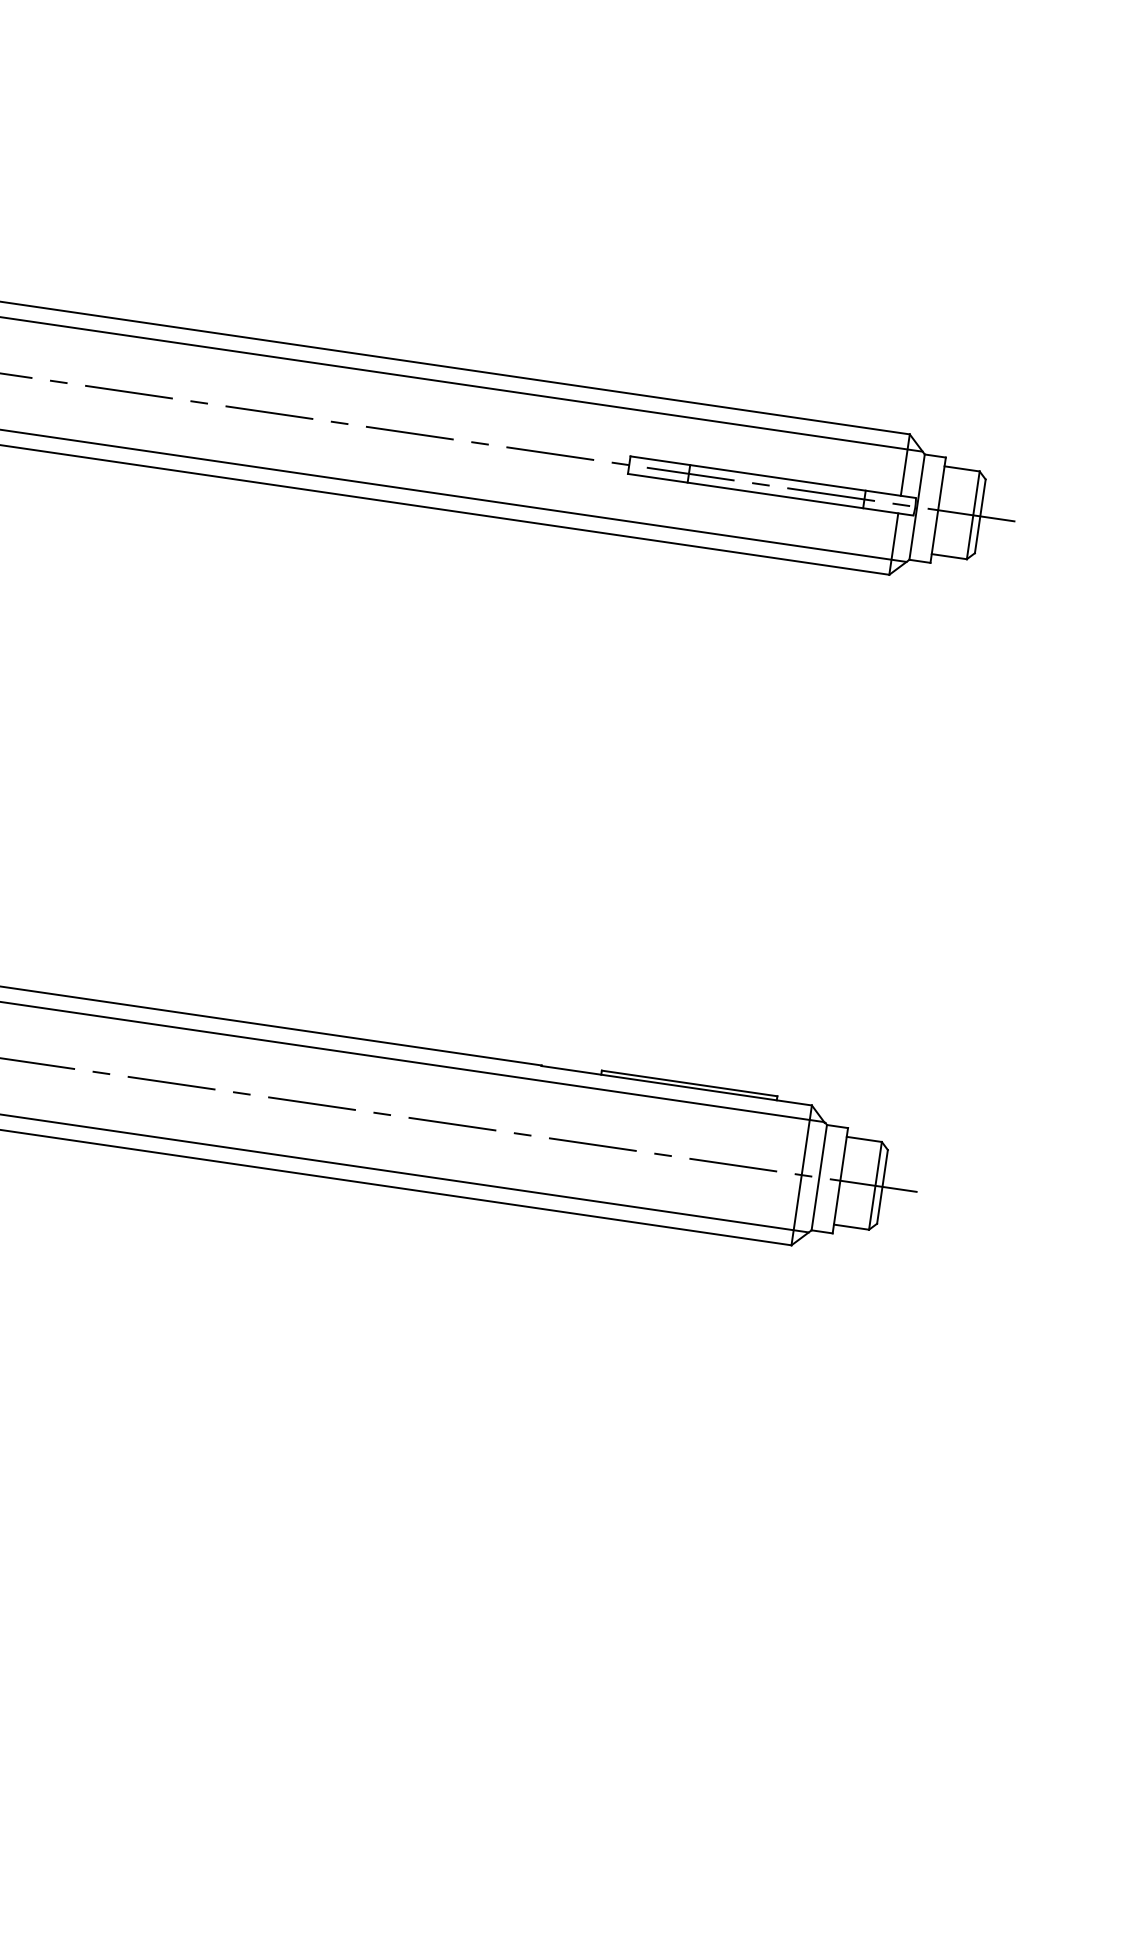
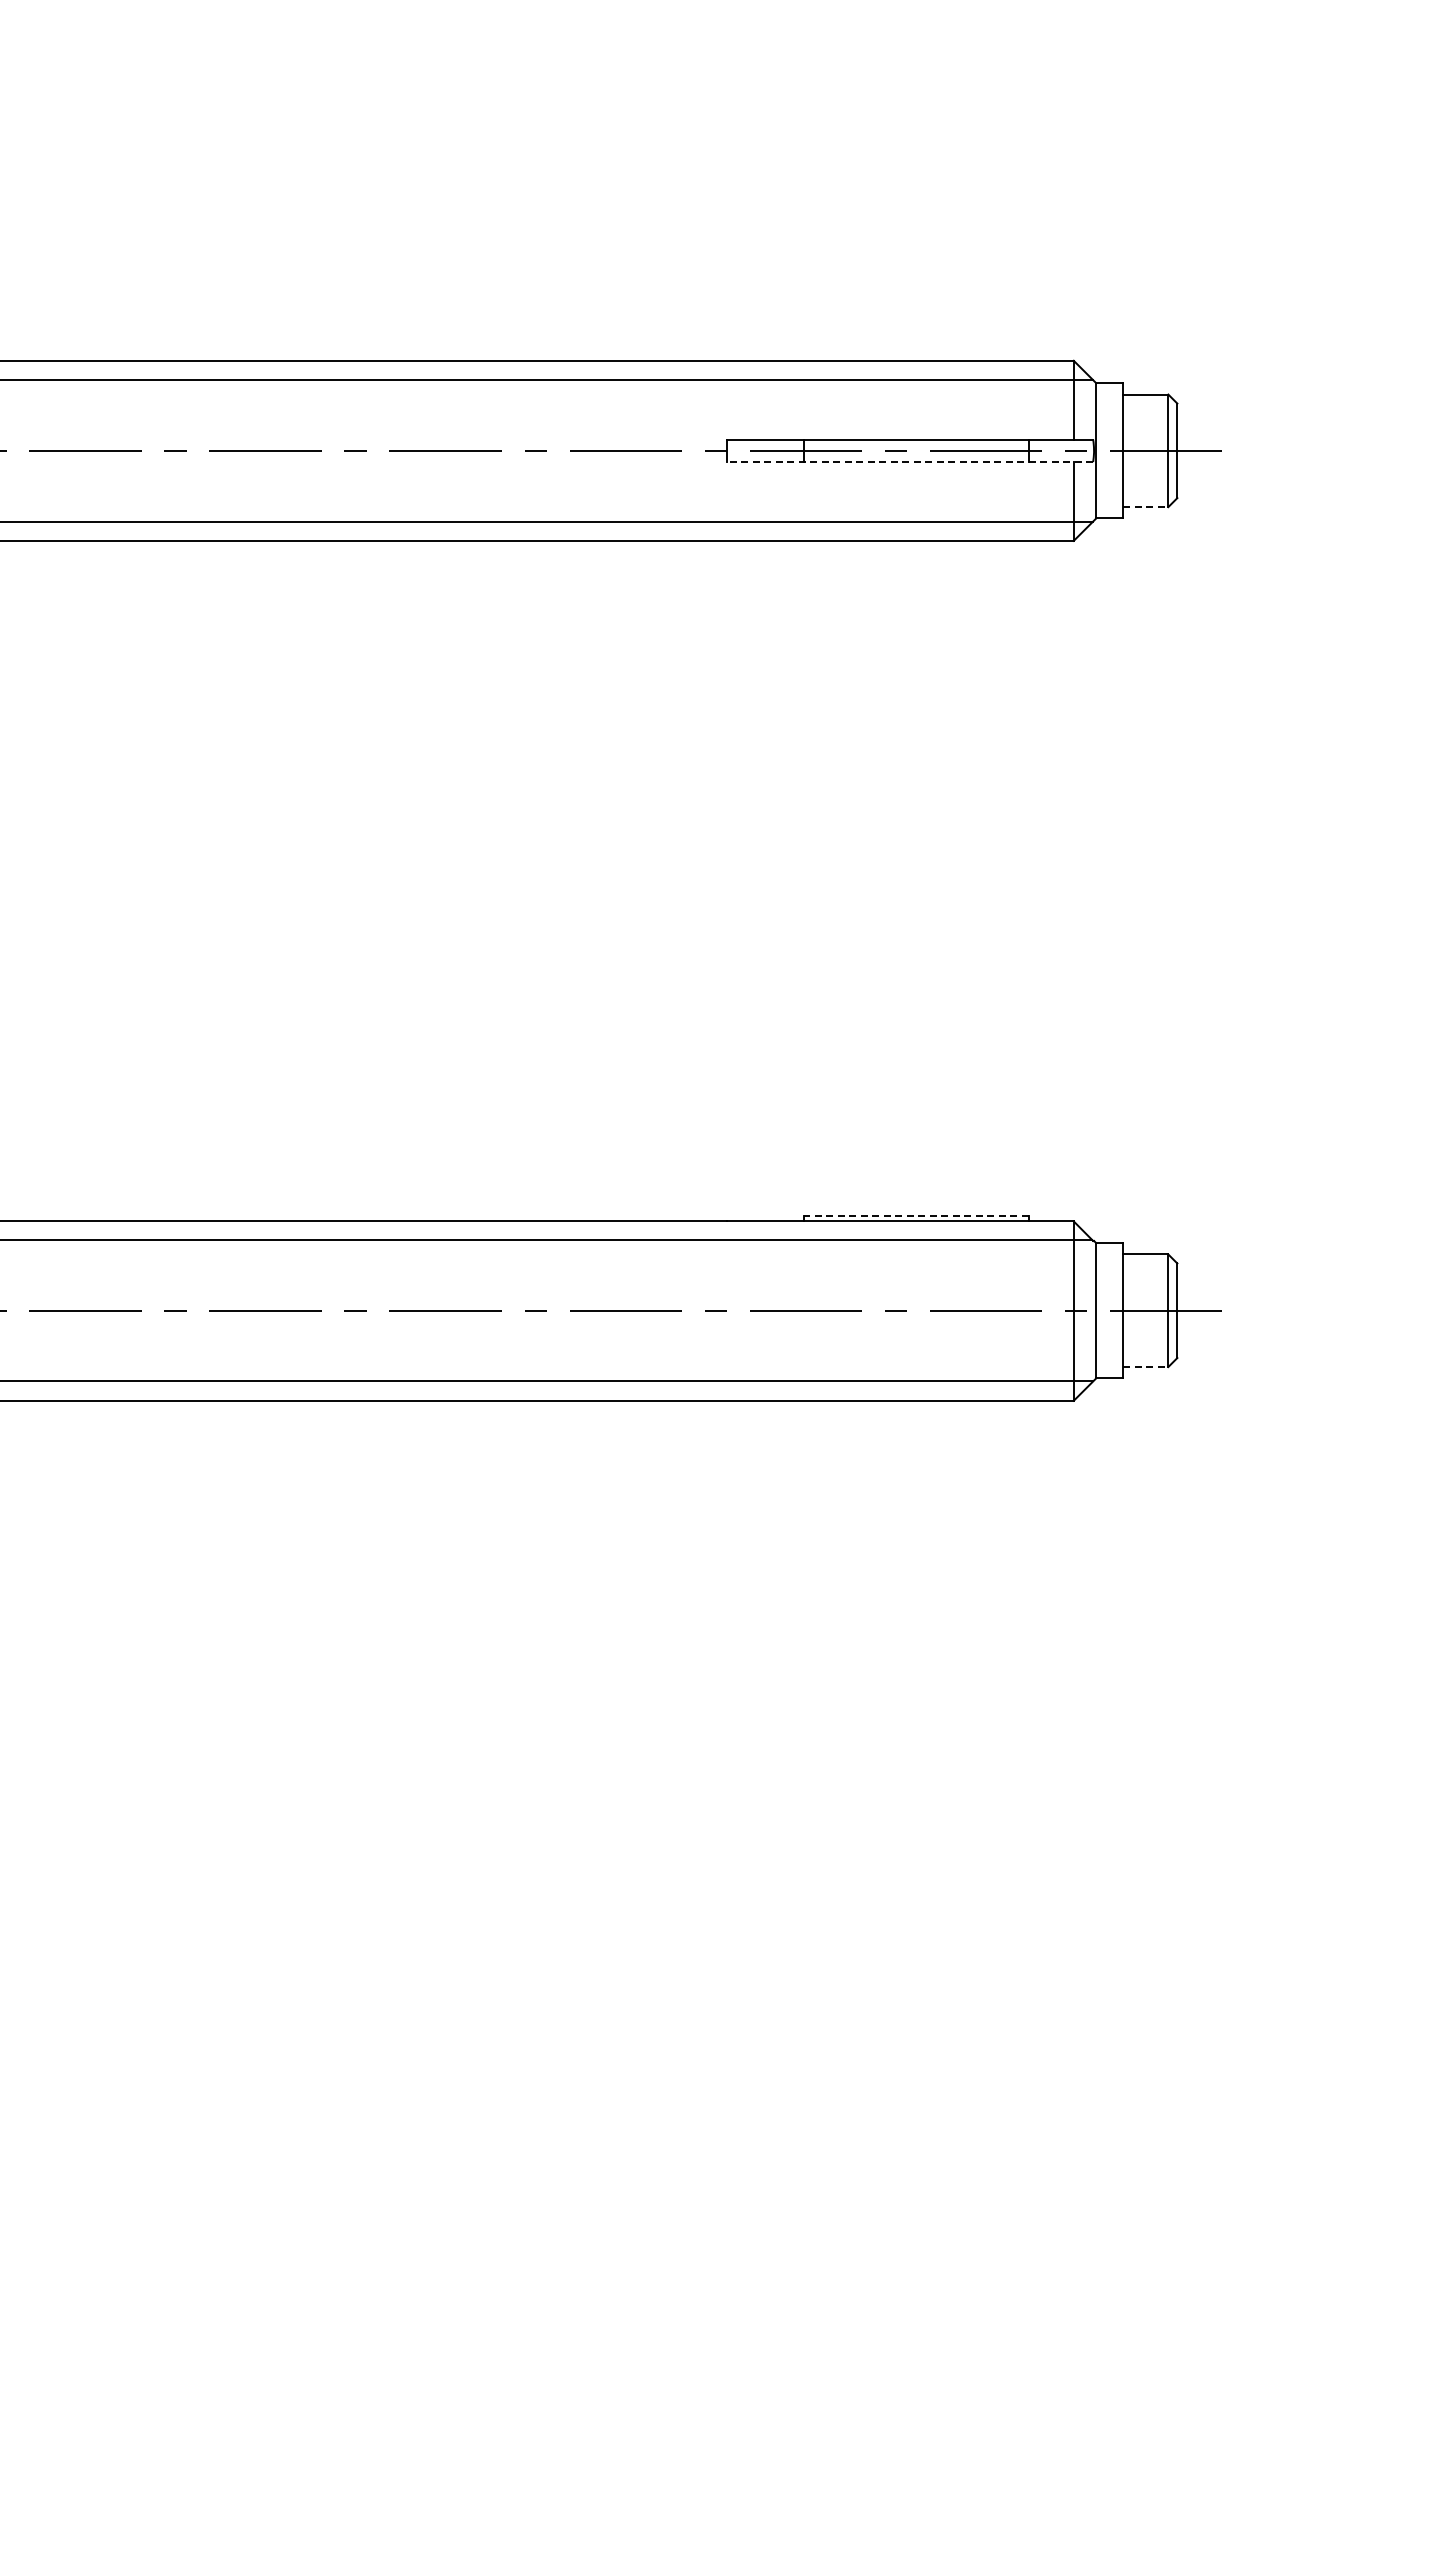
line: (770, 494) -> (909, 462), solid -> dashed
line: (949, 556) -> (1145, 507), solid -> dashed
line: (689, 1083) -> (916, 1216), solid -> dashed
line: (851, 1227) -> (1145, 1367), solid -> dashed

